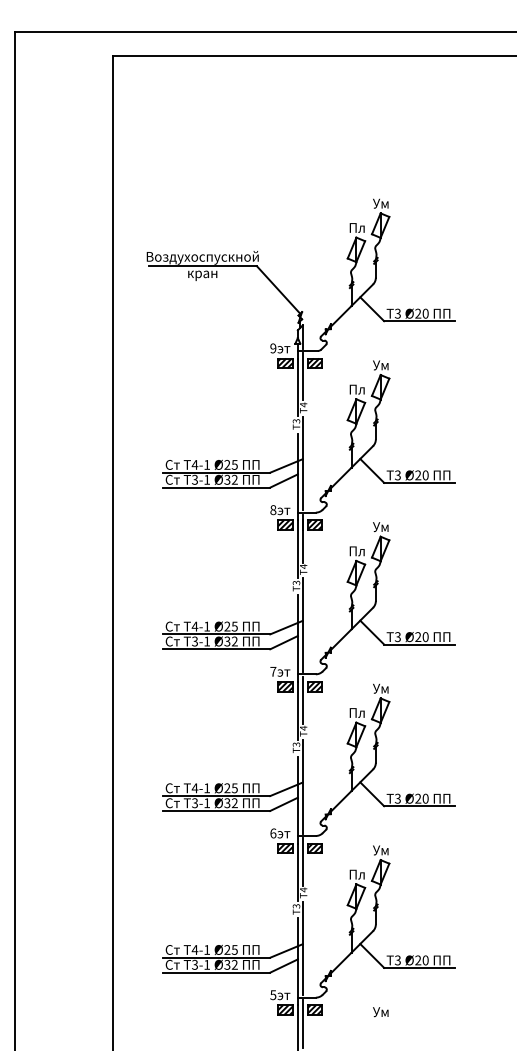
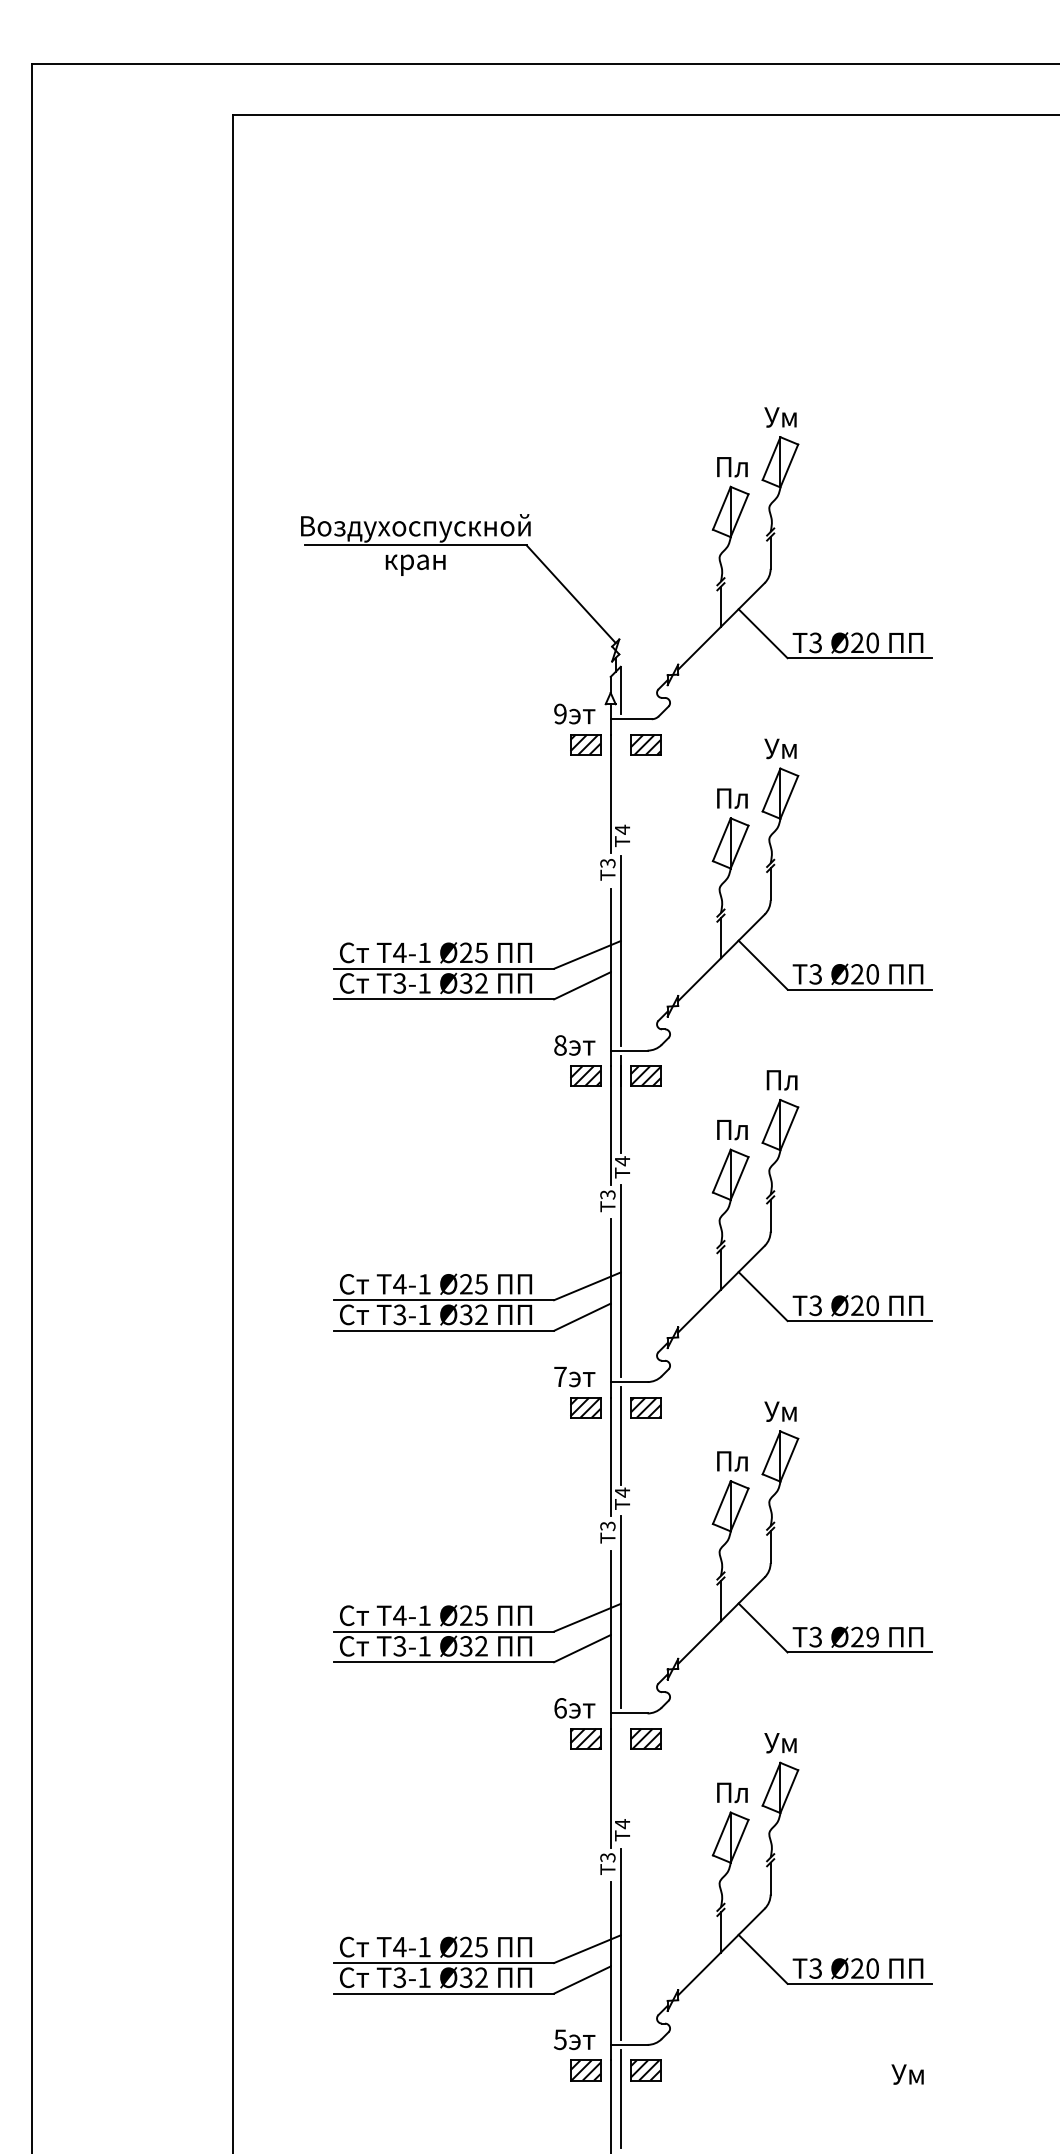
line: (302, 376) -> (620, 771), removed
text: (380, 527) -> (780, 1081), Ум -> Пл
text: (425, 798) -> (872, 1636), Ø20 -> Ø29
line: (302, 862) -> (620, 1767), removed
text: (380, 1012) -> (907, 2075), moved

